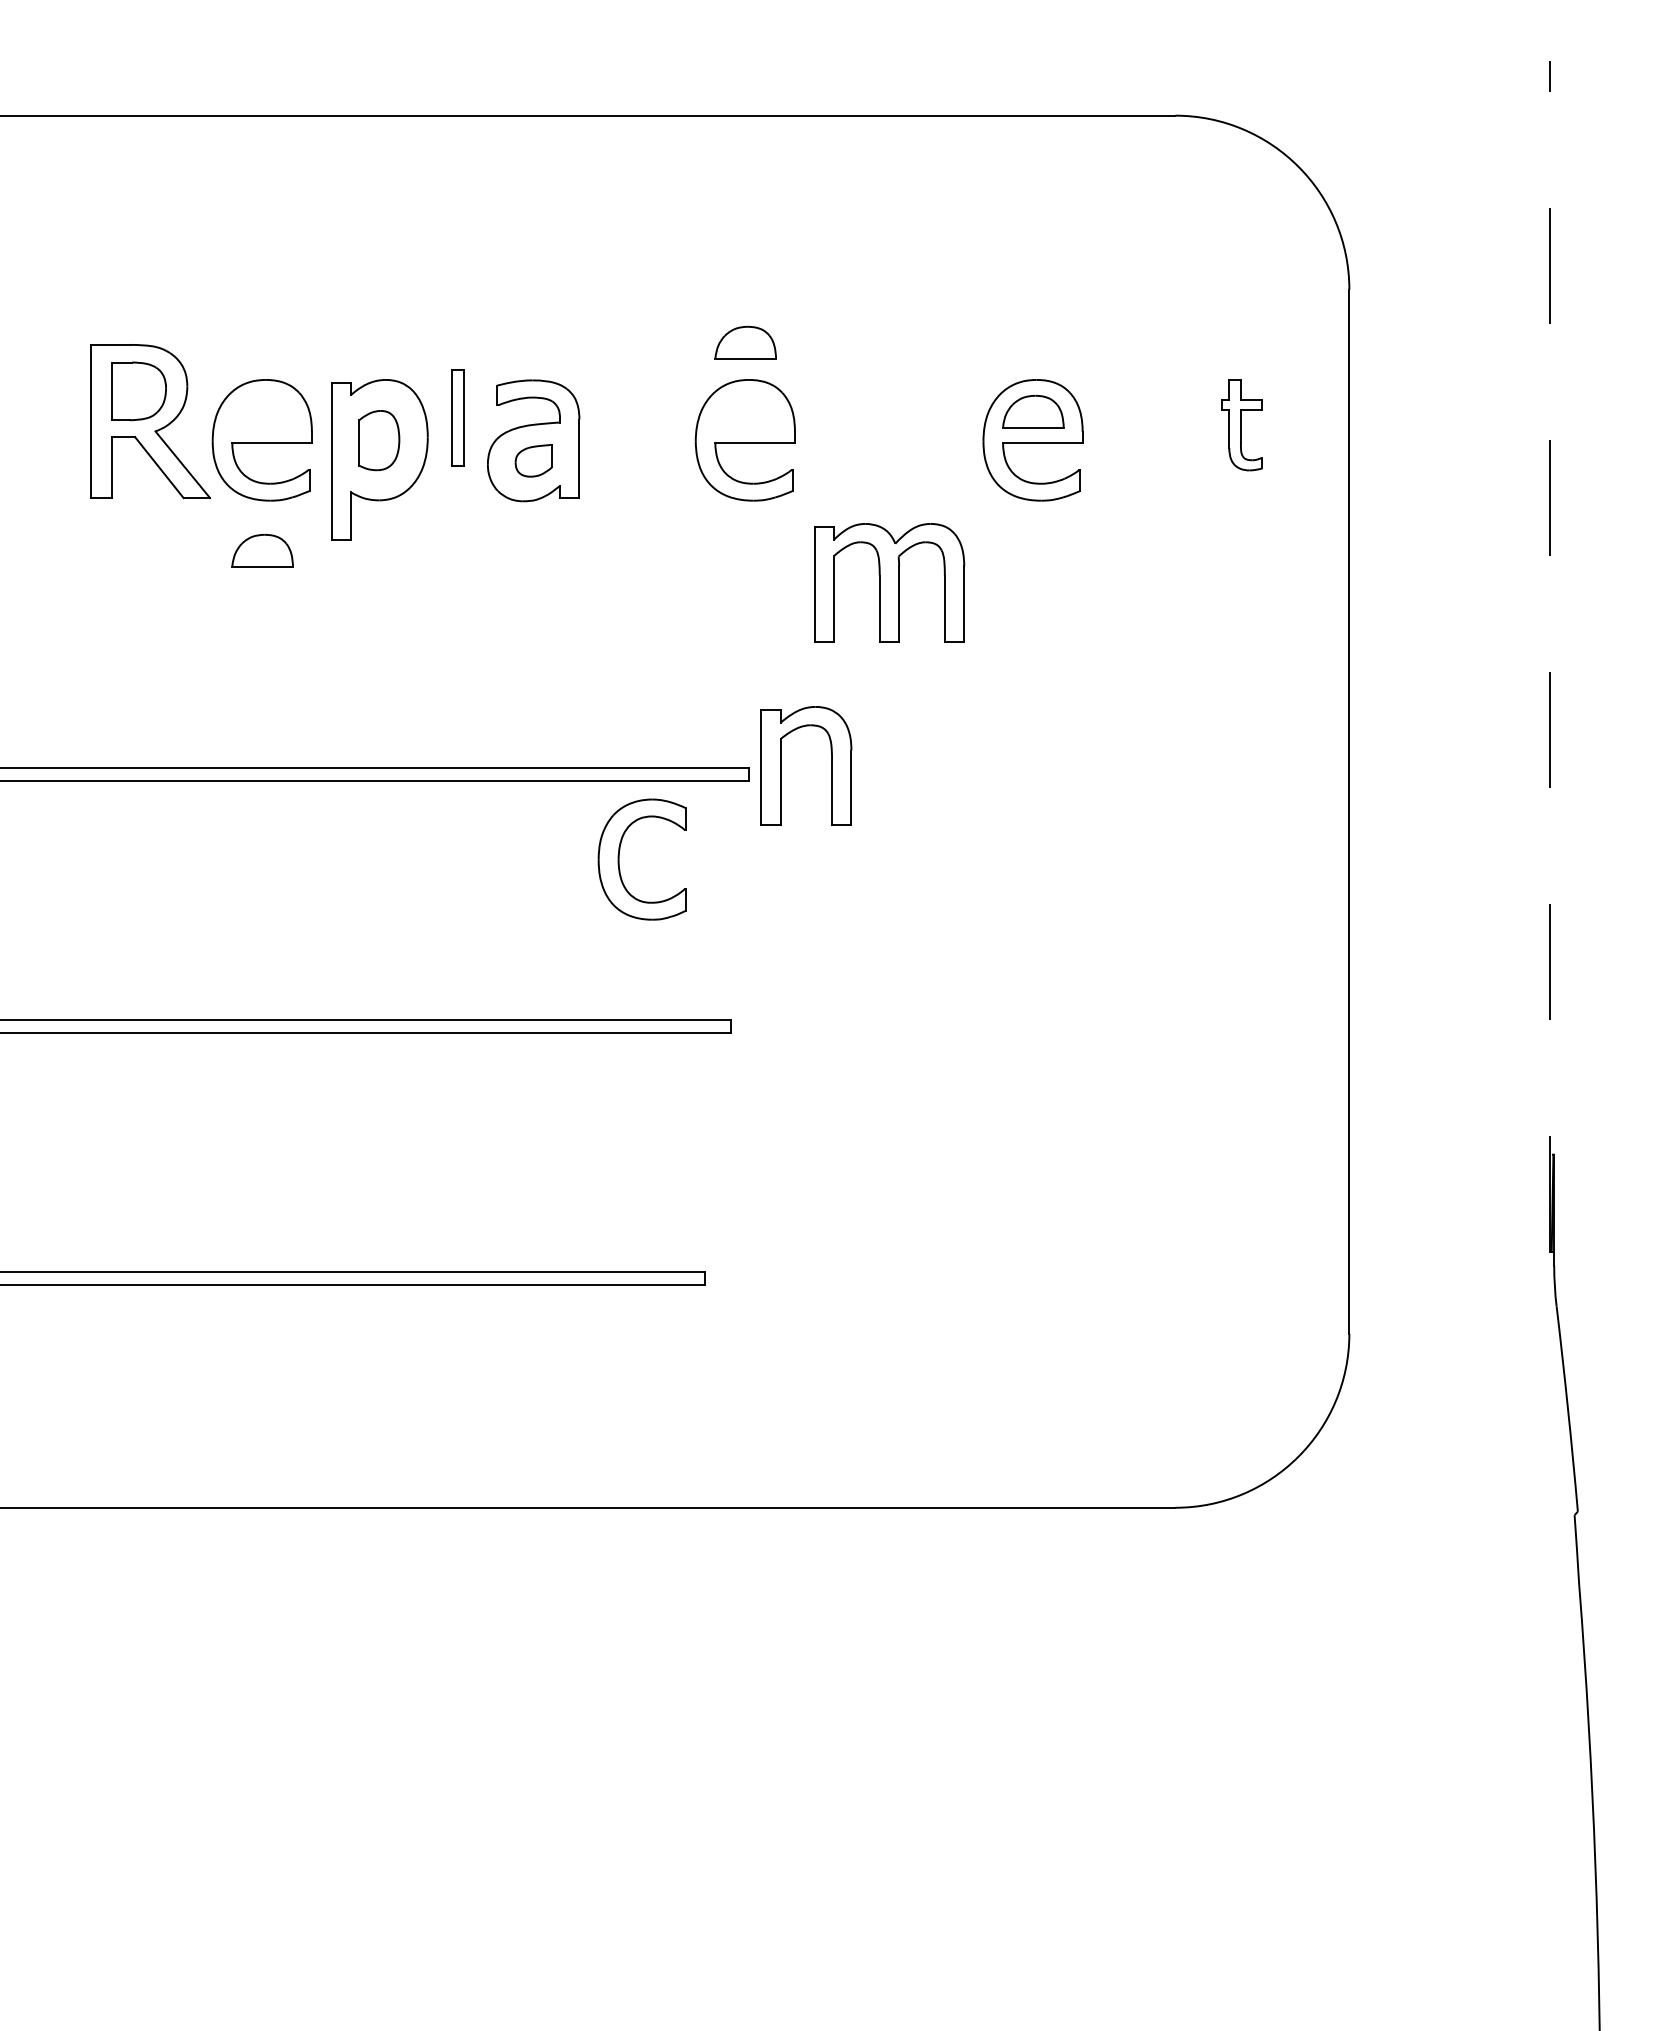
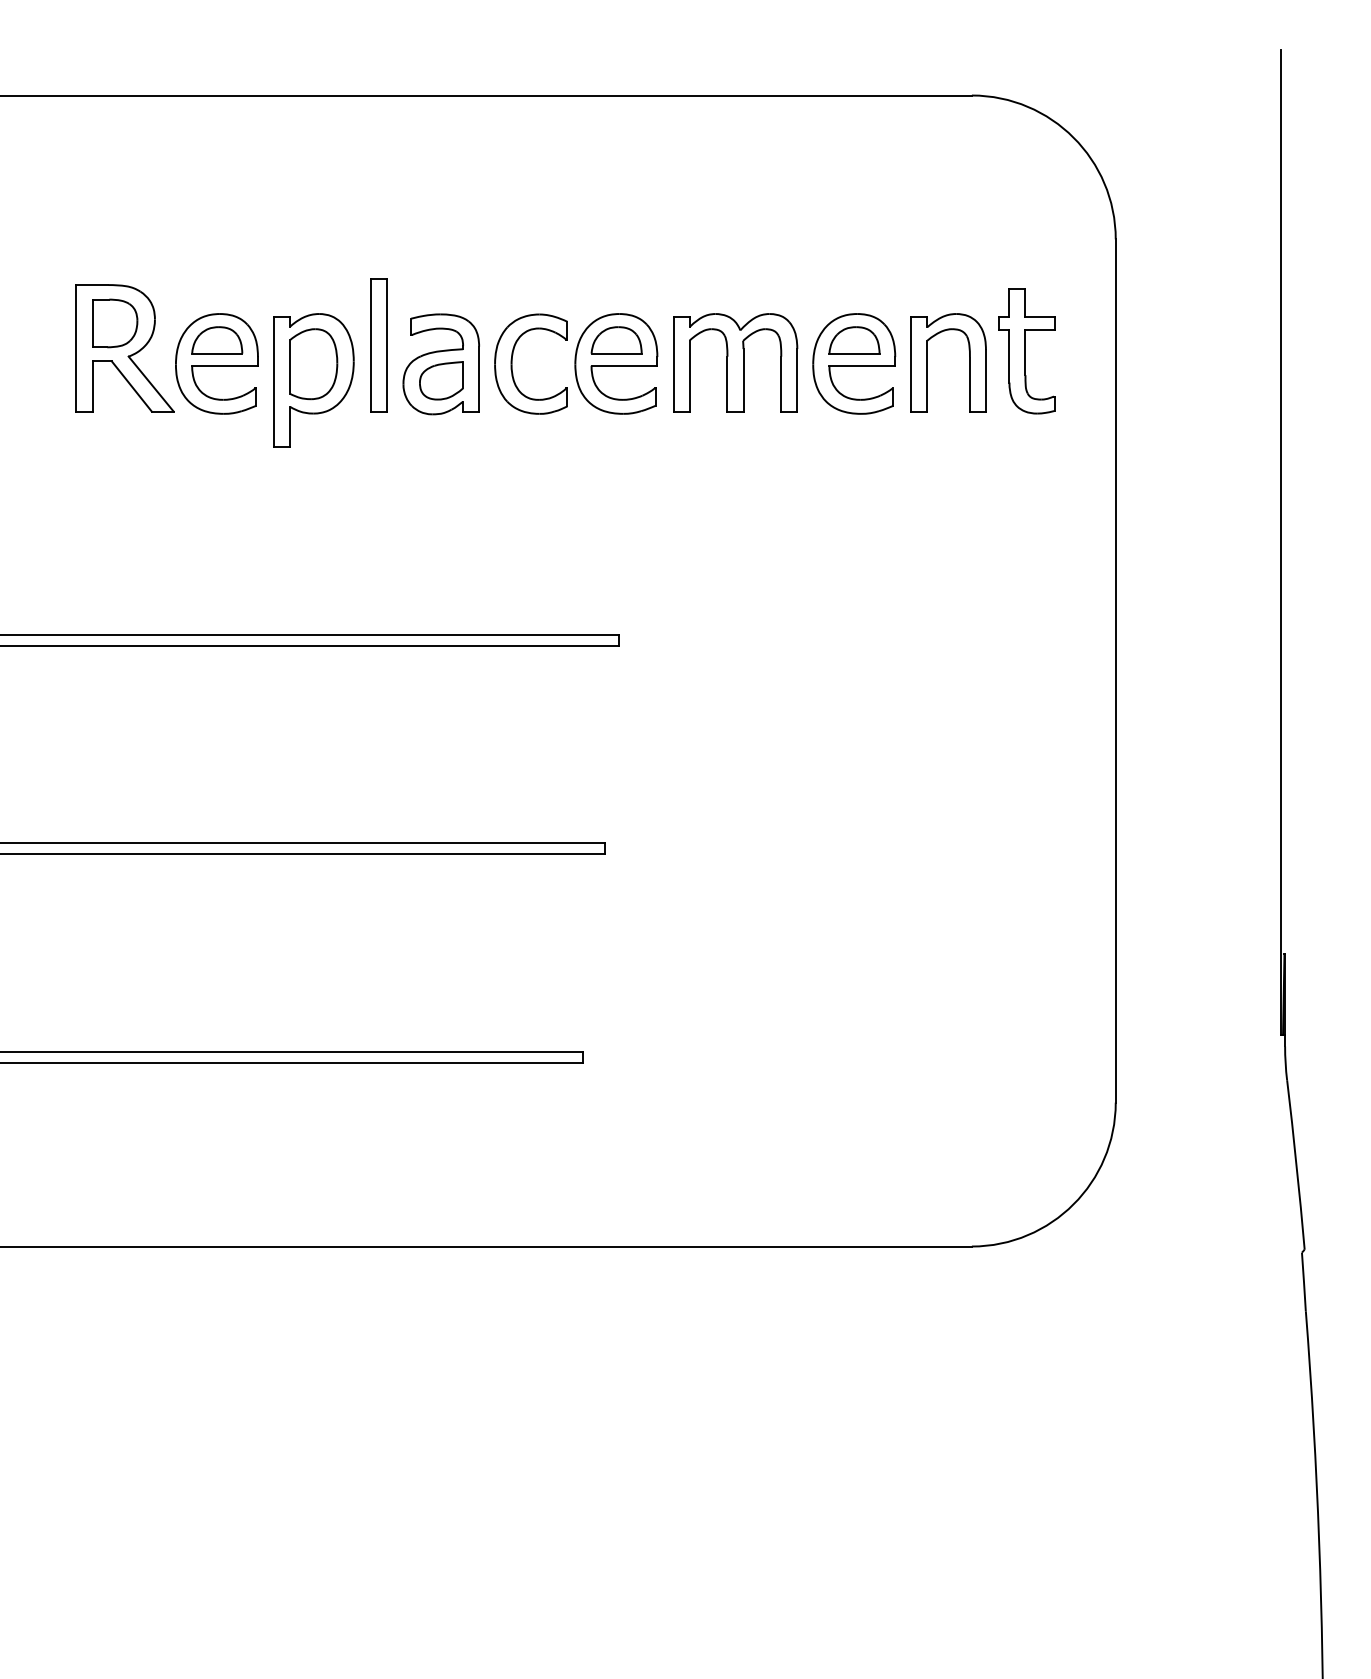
part: (745, 342) -> (616, 340), moved
part: (457, 417) -> (378, 345), size x1.67
part: (1241, 425) -> (1026, 351), size x1.67
part: (379, 440) -> (313, 364), size x1.43
part: (533, 460) -> (441, 380), size x1.43
part: (262, 550) -> (217, 340), moved
part: (889, 582) -> (735, 362), moved
line: (1549, 656) -> (1281, 542), dashed -> solid
part: (781, 765) -> (928, 362), moved
part: (619, 859) -> (512, 364), moved

